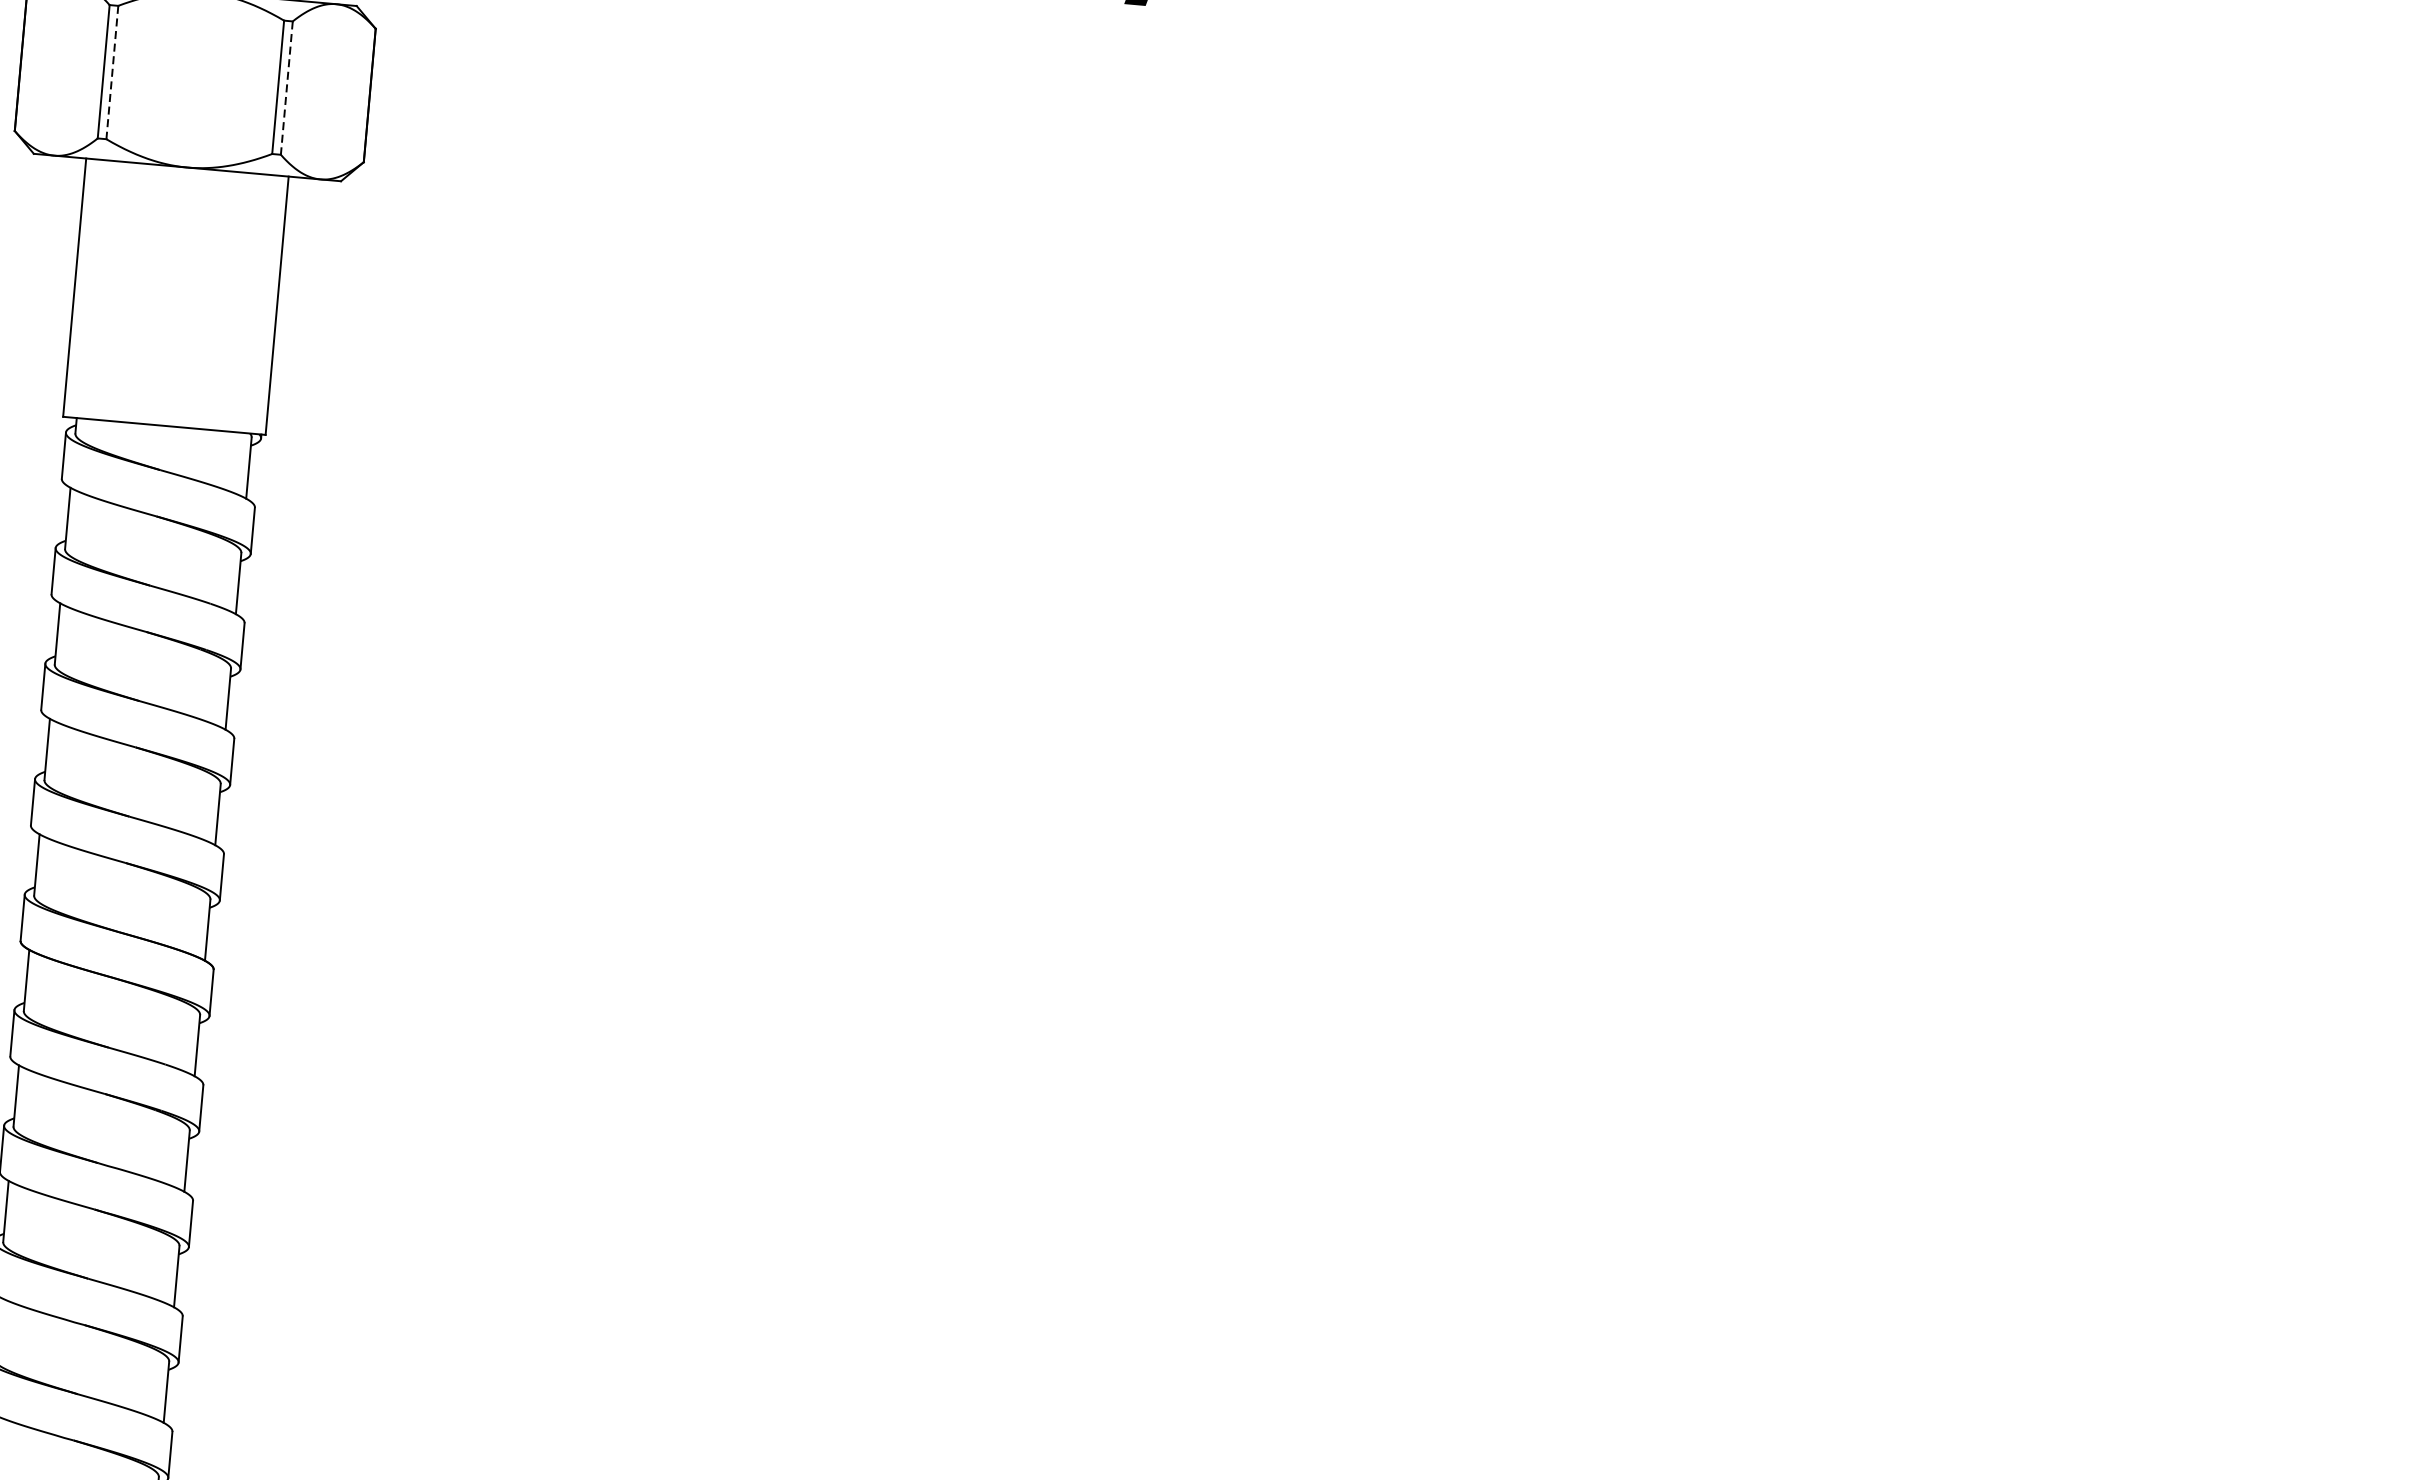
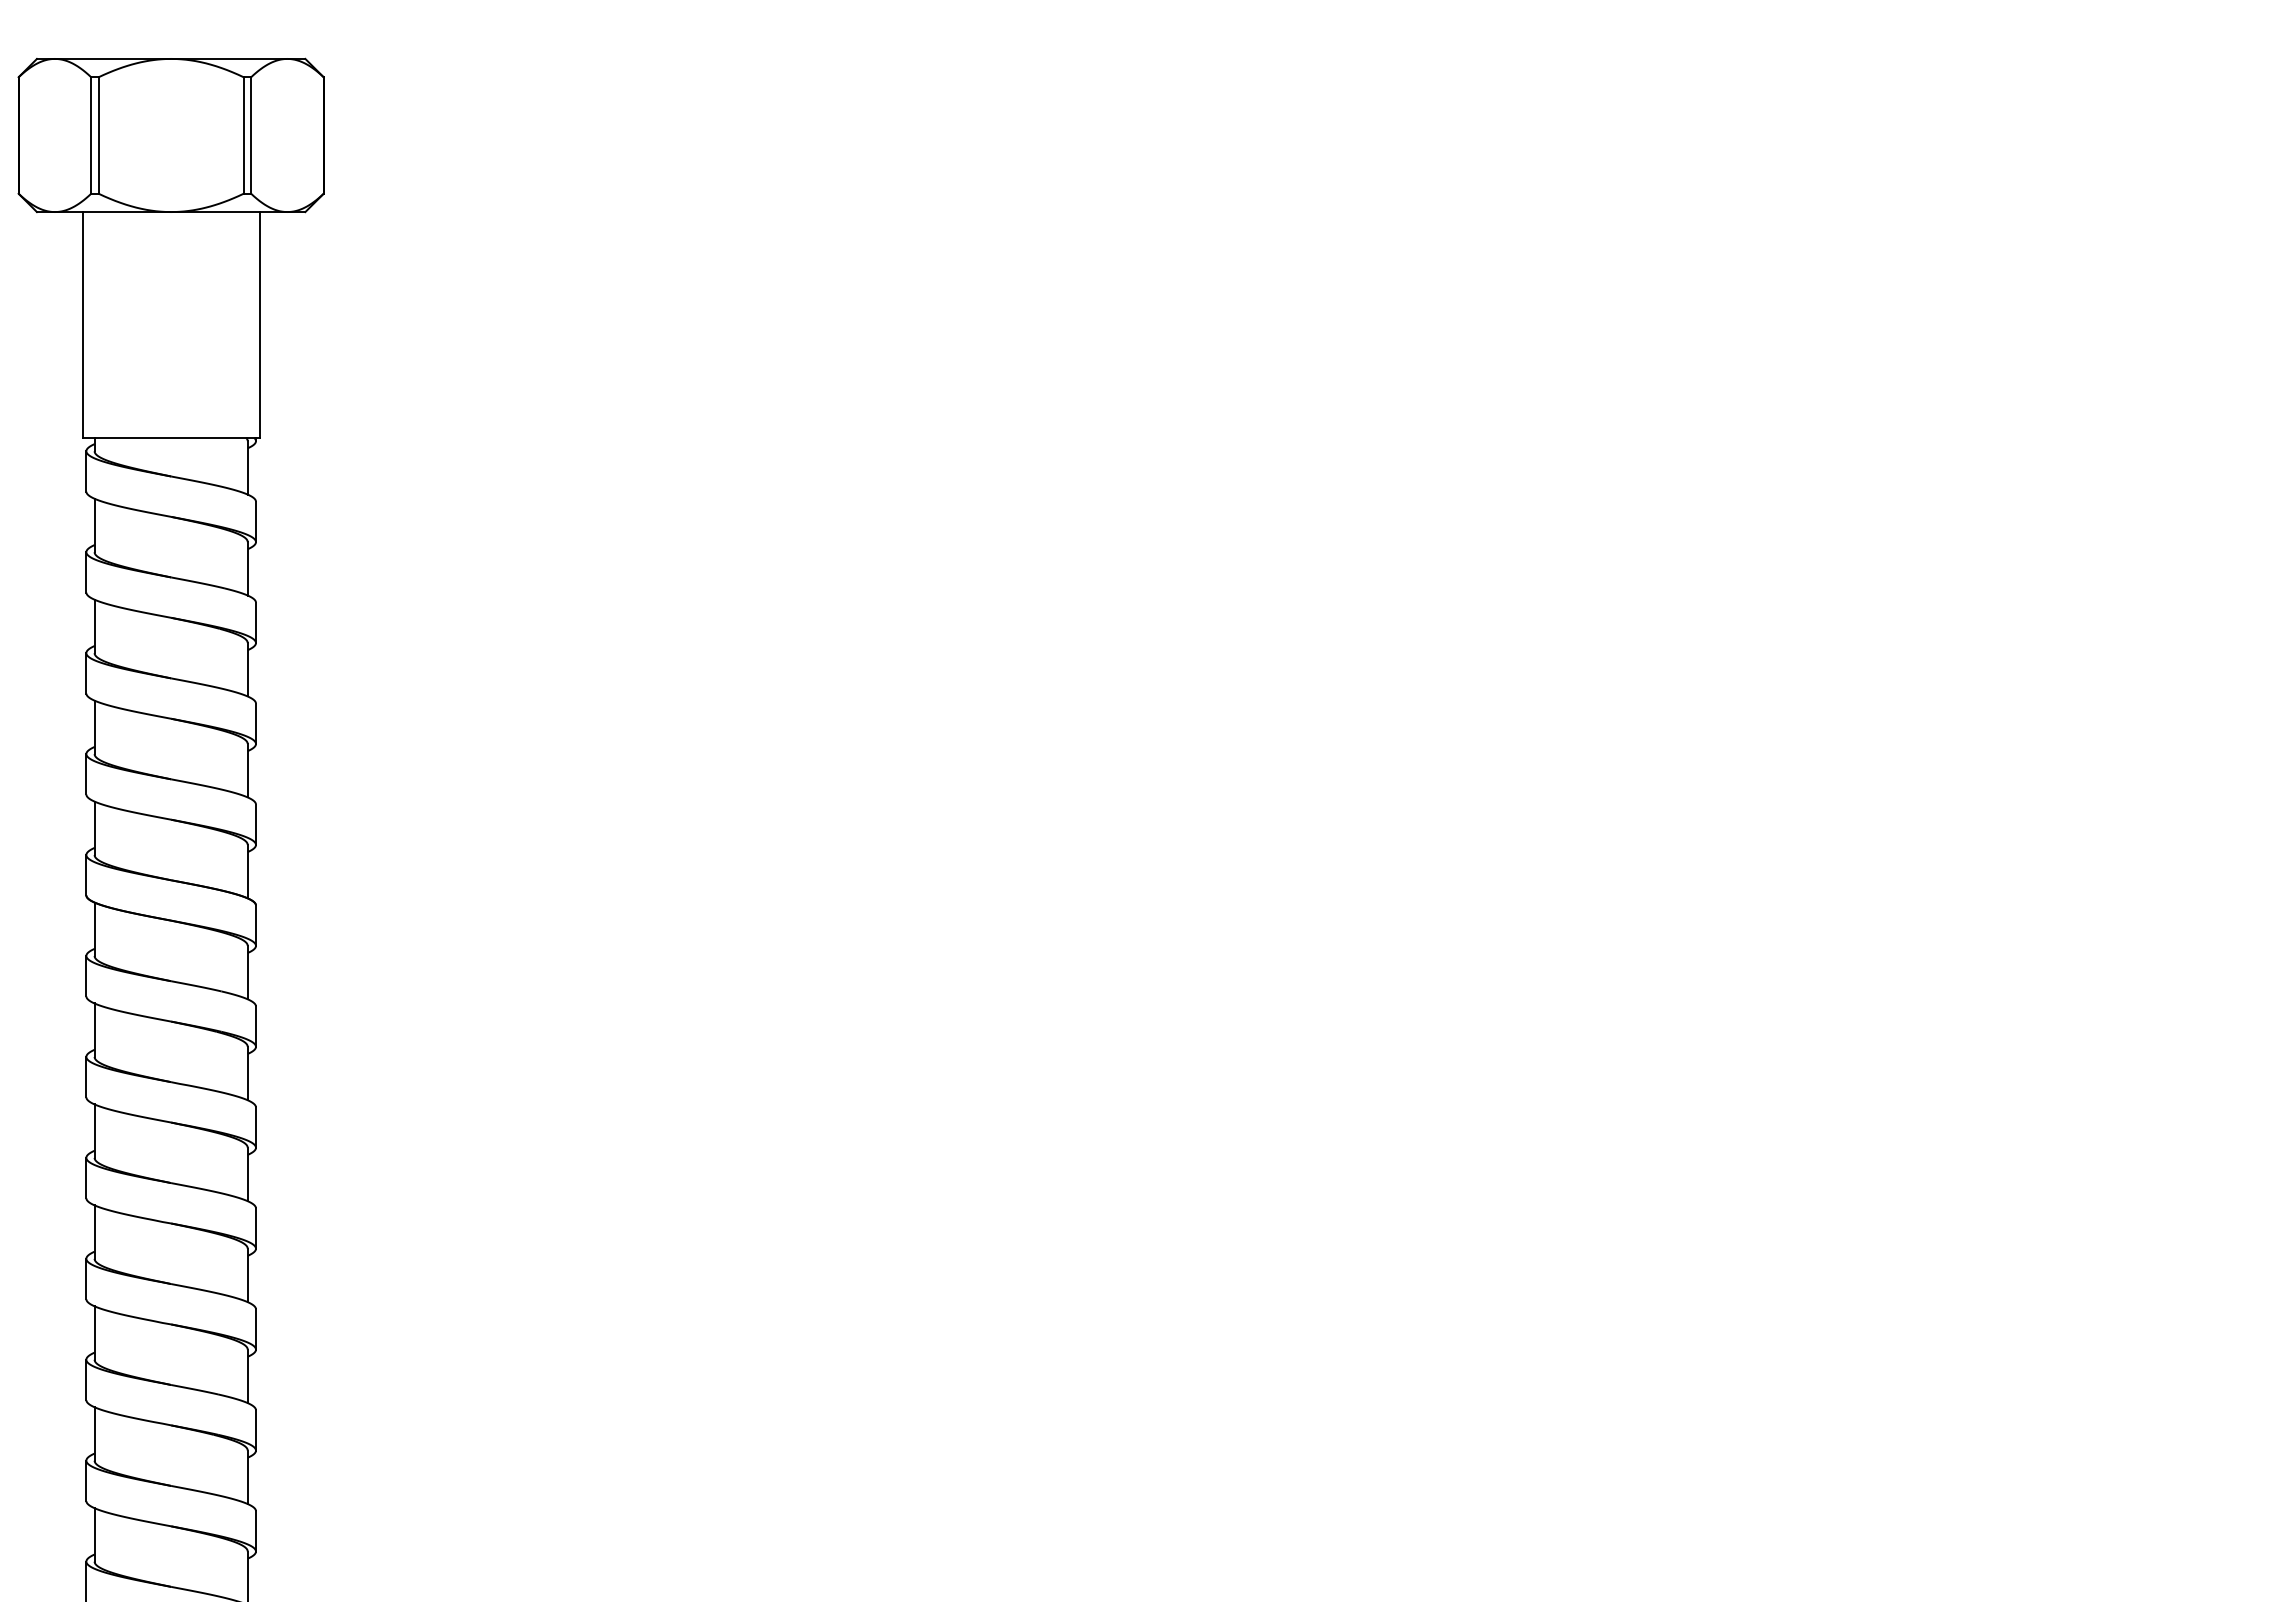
line: (111, 73) -> (98, 136), dashed -> solid
line: (287, 89) -> (251, 136), dashed -> solid

